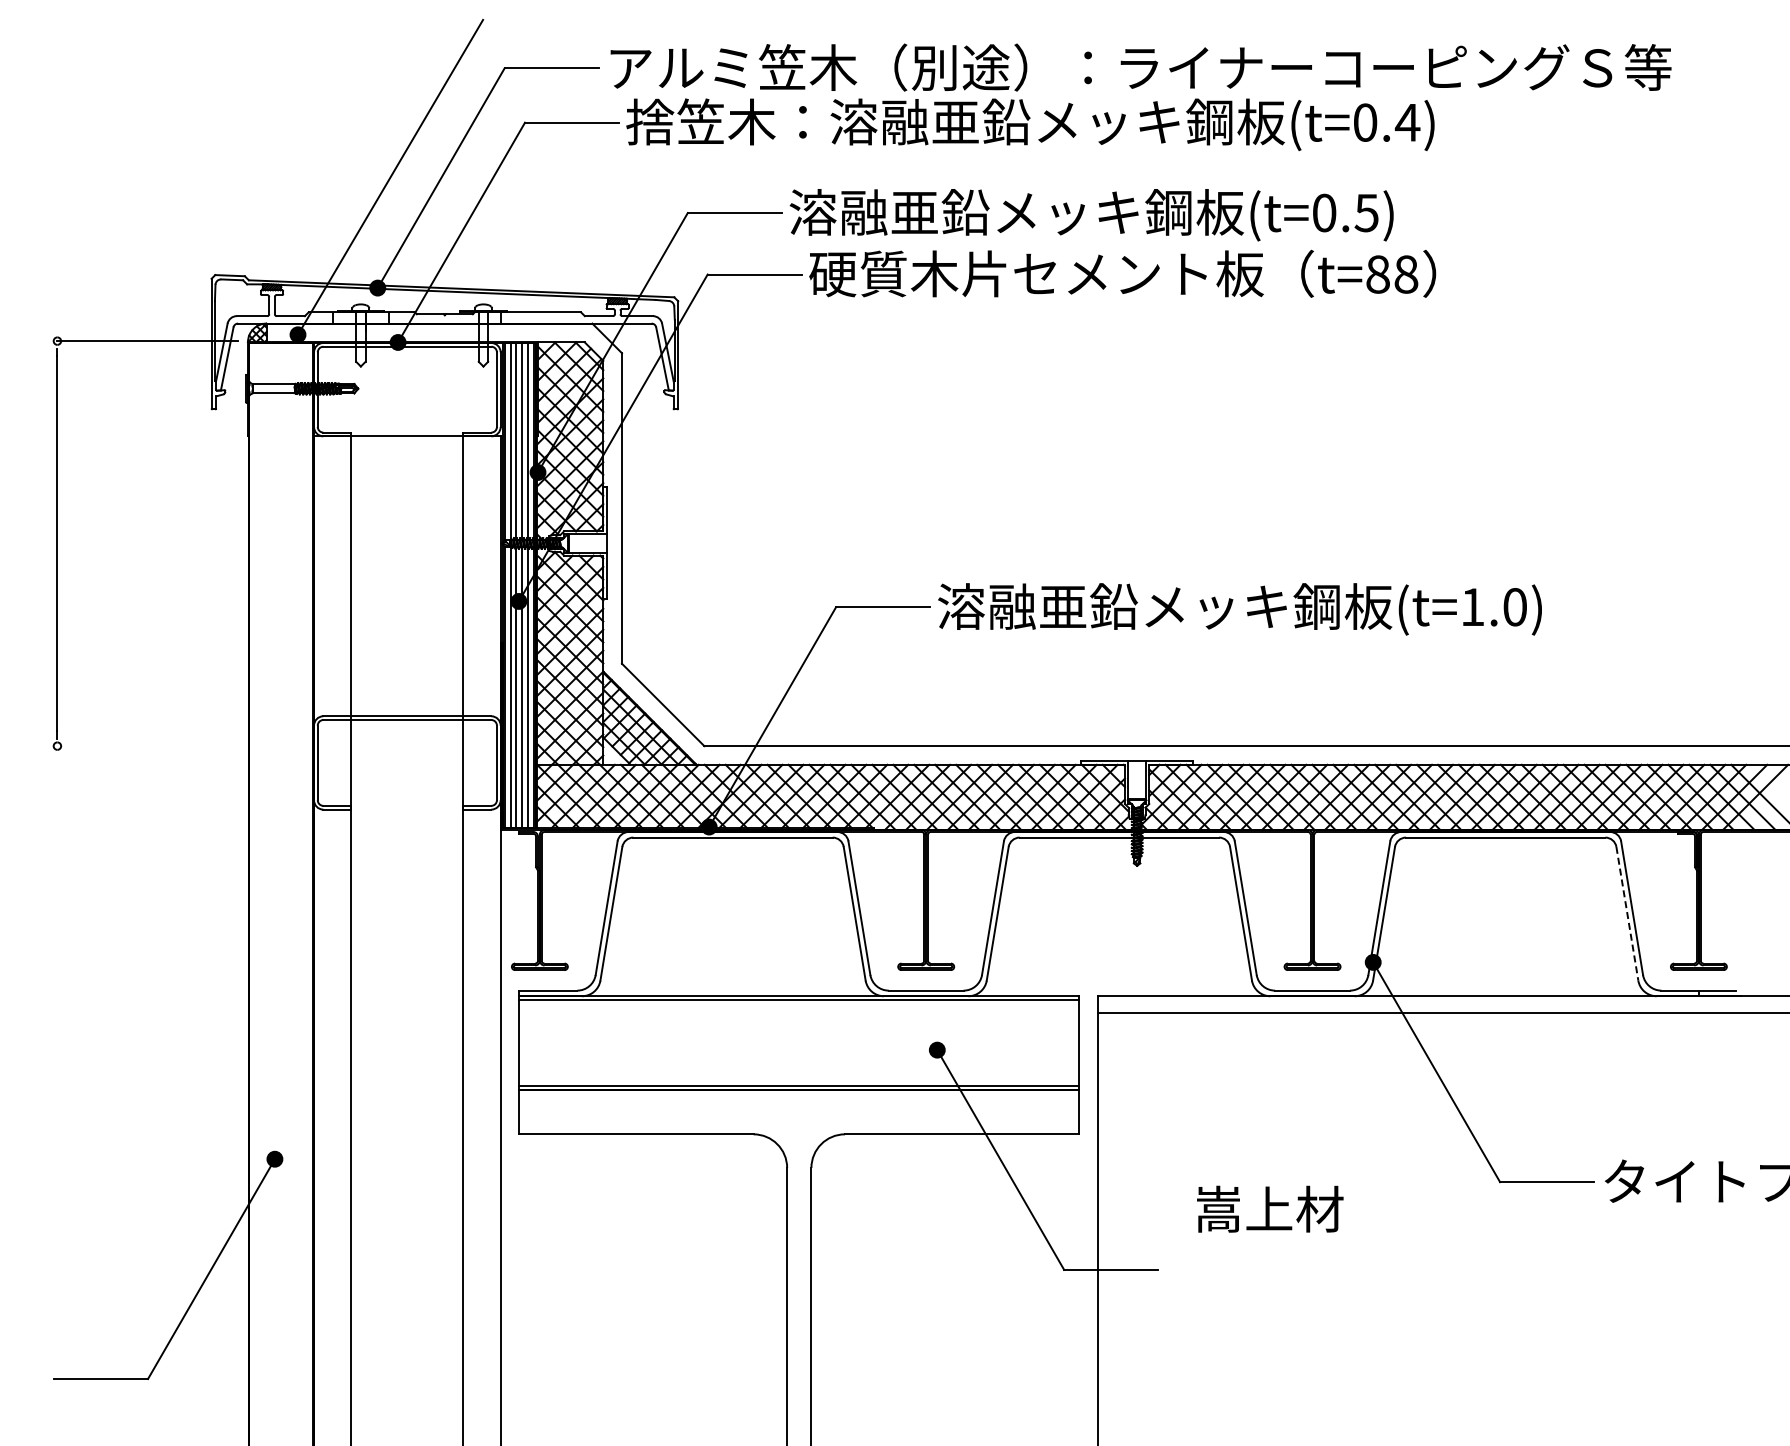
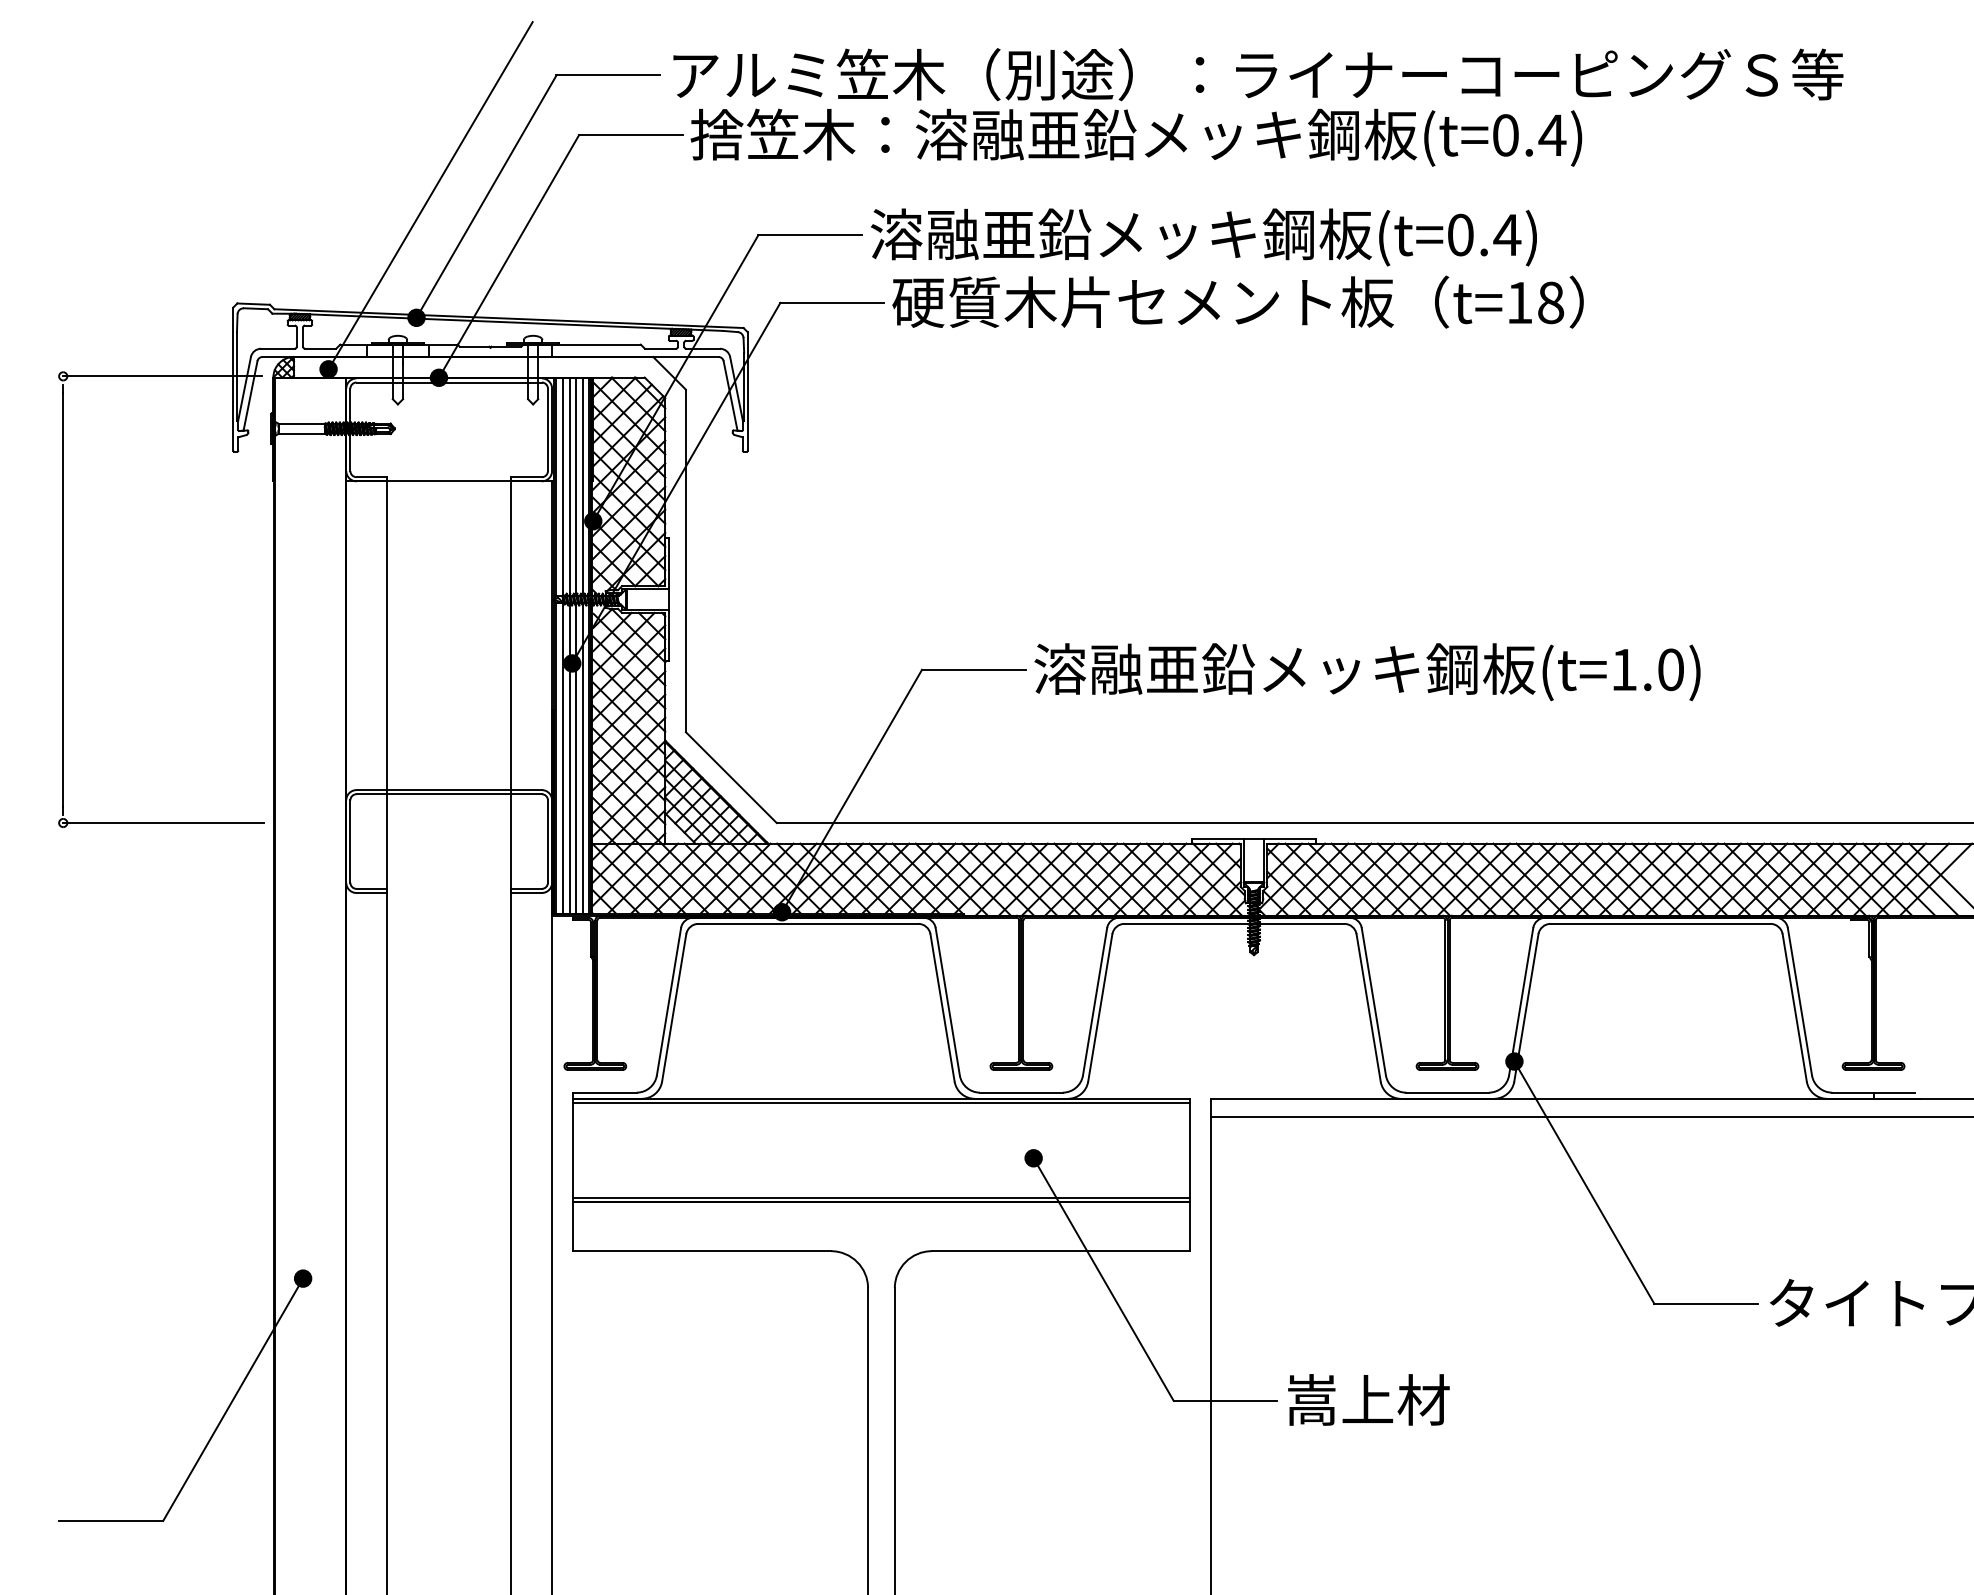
text: (1366, 213) -> (1507, 235), (t=0.5) -> (t=0.4)
text: (1377, 274) -> (1519, 302), t=88 -> t=18
line: (148, 746) -> (163, 823), added
line: (1627, 913) -> (1794, 1007), dashed -> solid
text: (1270, 1208) -> (1369, 1399), moved

